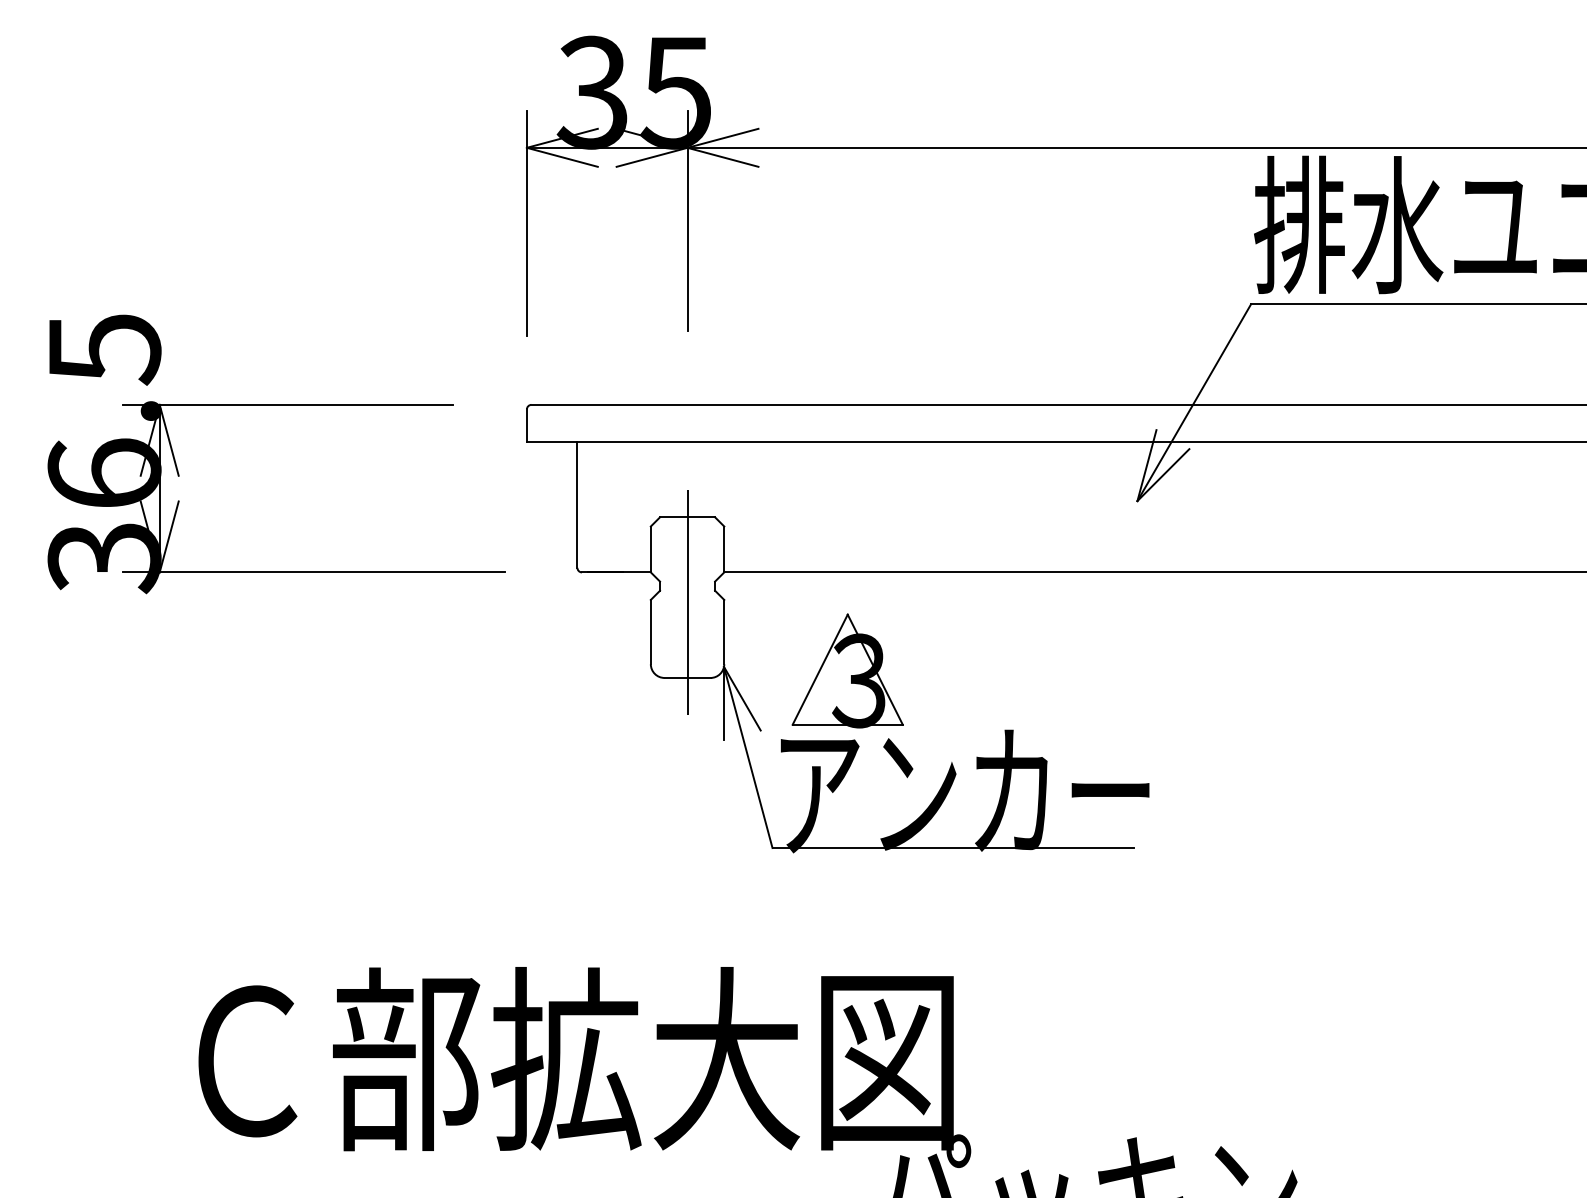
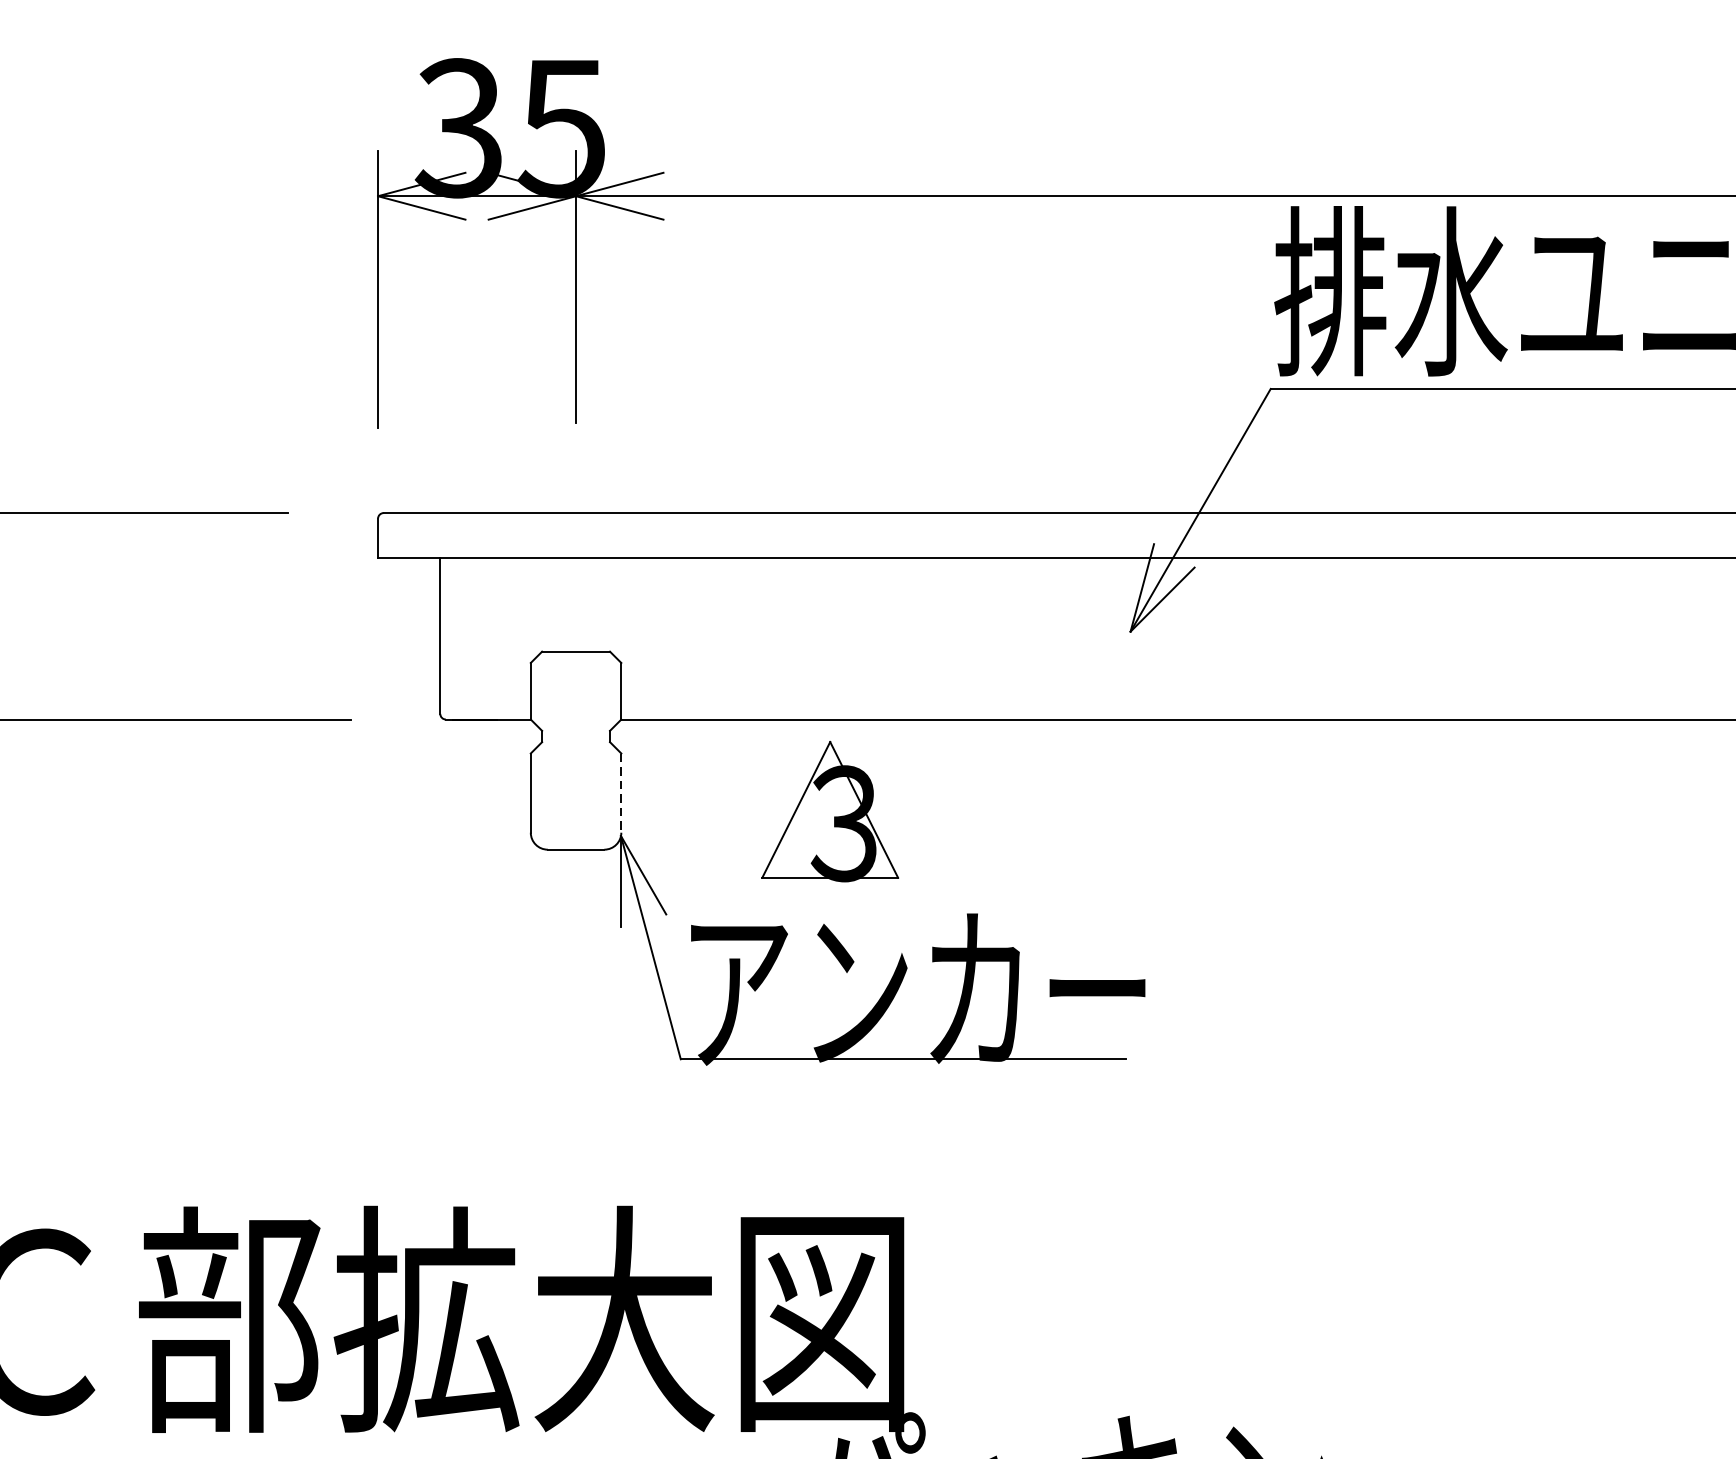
line: (687, 602) -> (575, 756), removed
line: (724, 632) -> (621, 793), solid -> dashed
part: (847, 670) -> (829, 810), moved

